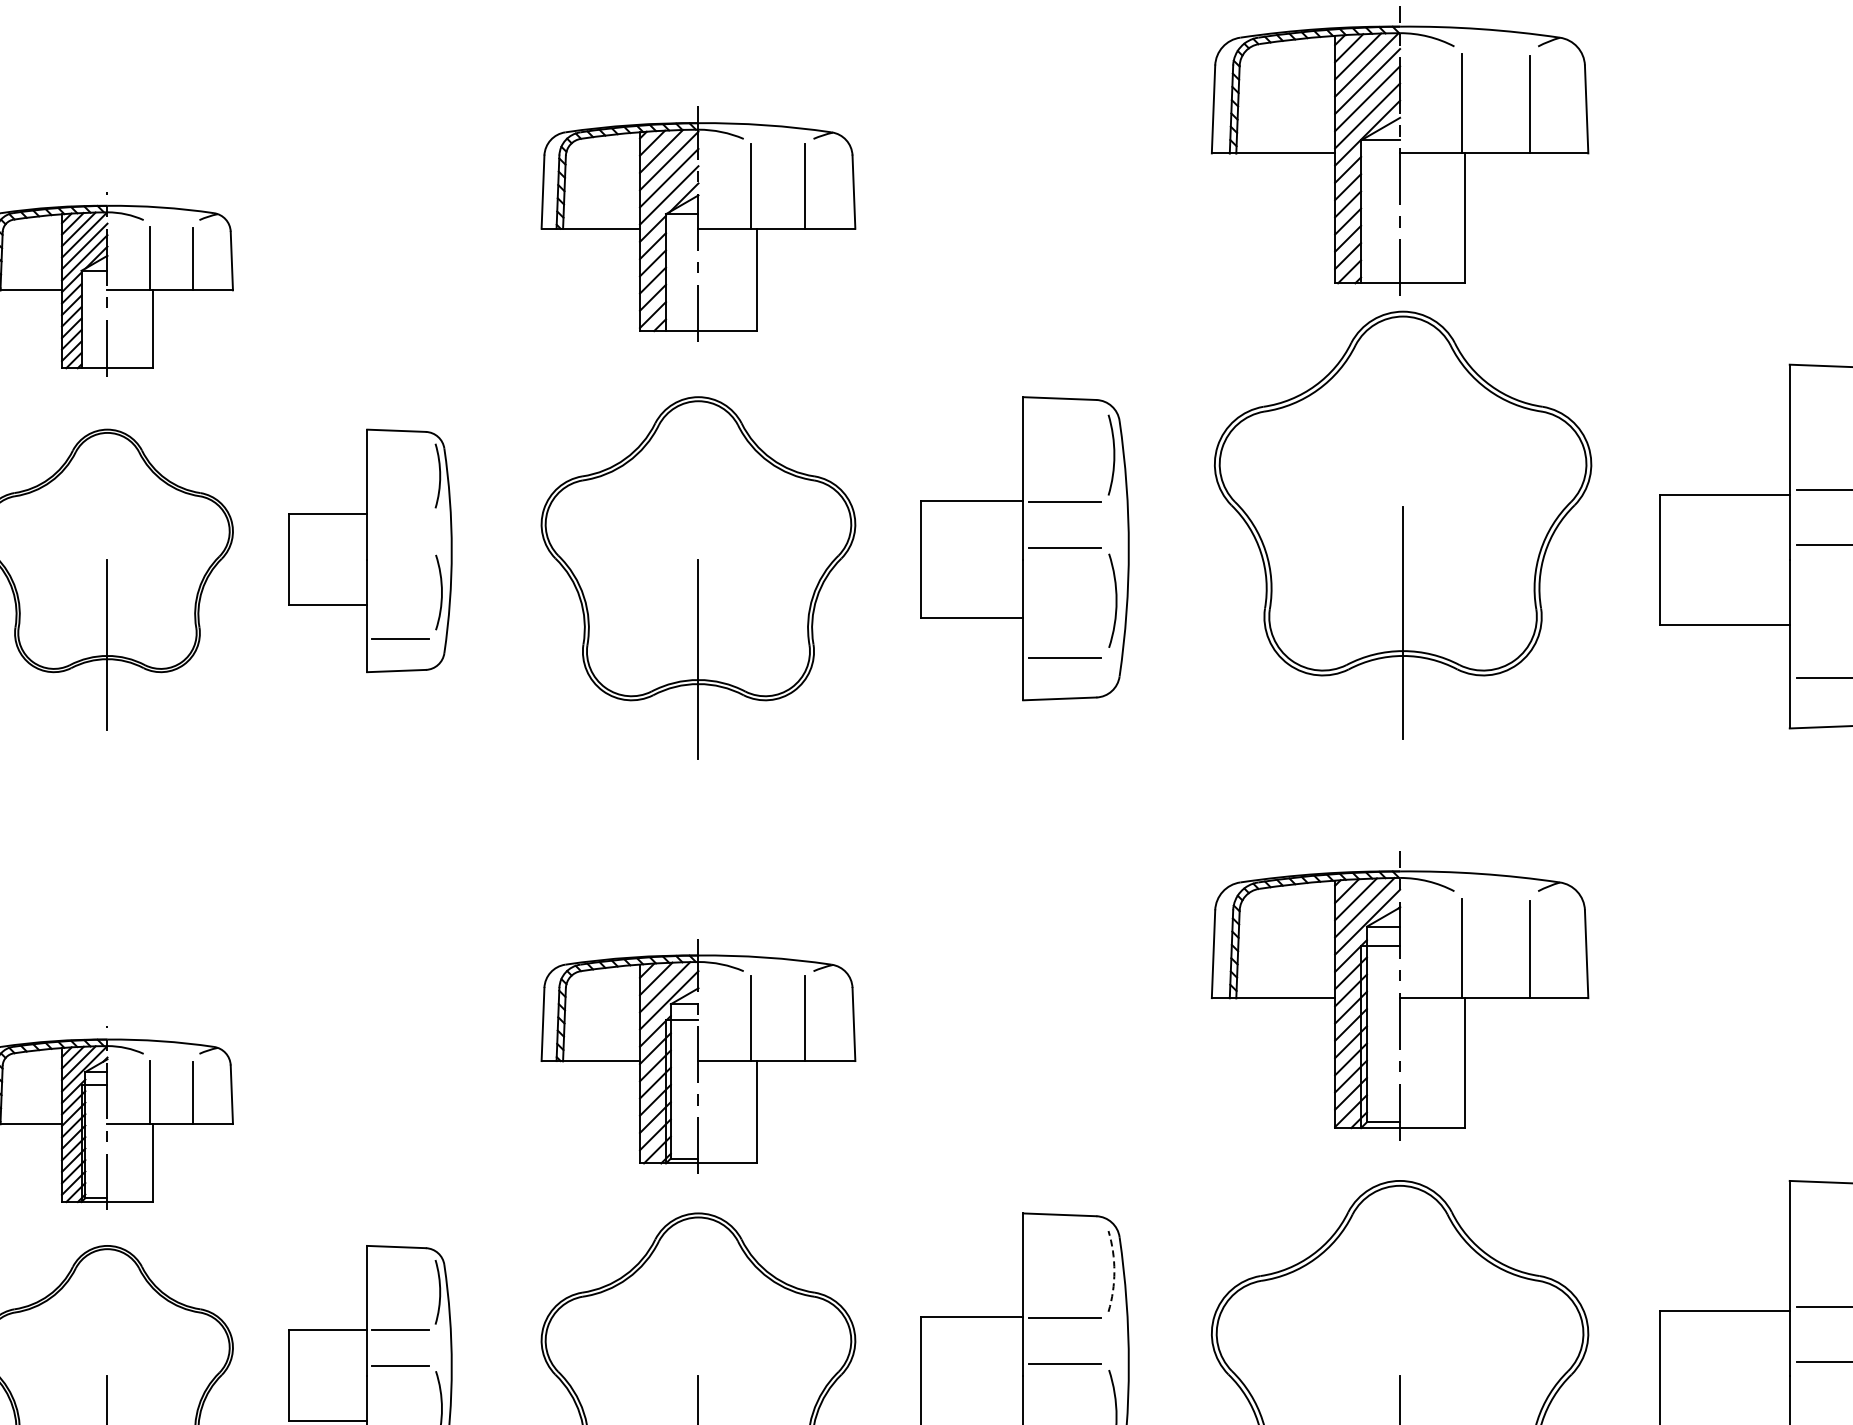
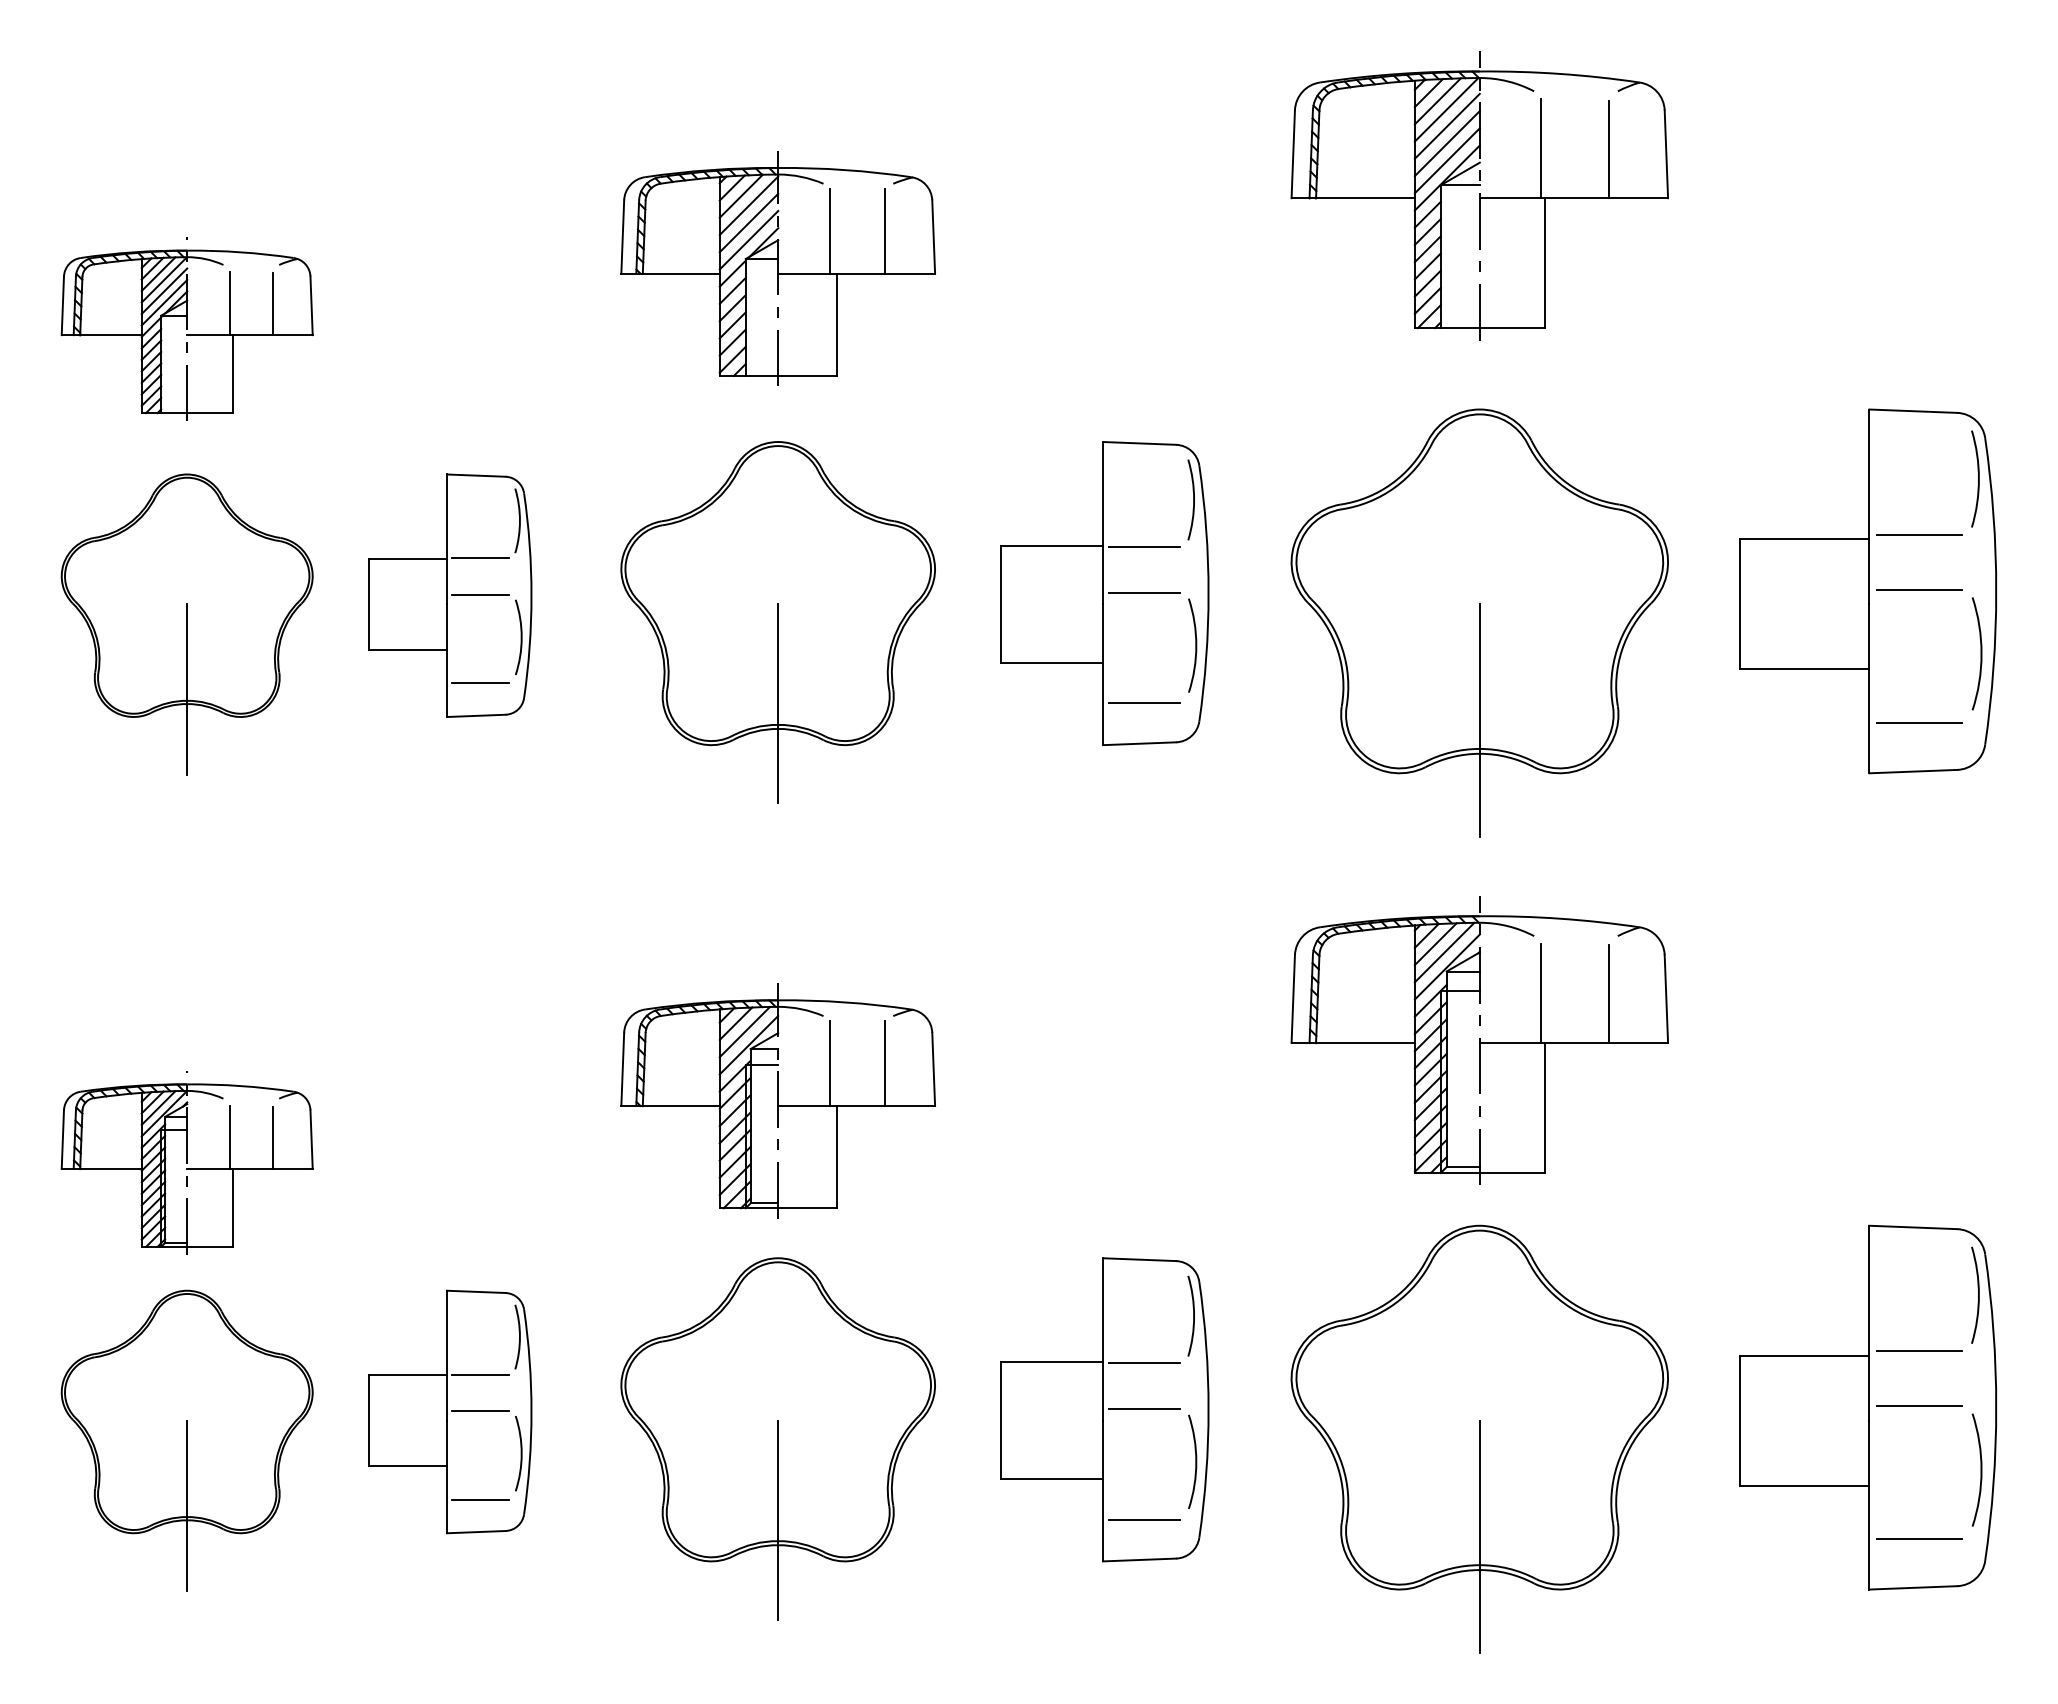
line: (399, 513) -> (479, 558), added
part: (1402, 524) -> (1479, 622), moved
line: (399, 549) -> (479, 594), added
arc: (1114, 1271) -> (1194, 1316), dashed -> solid

